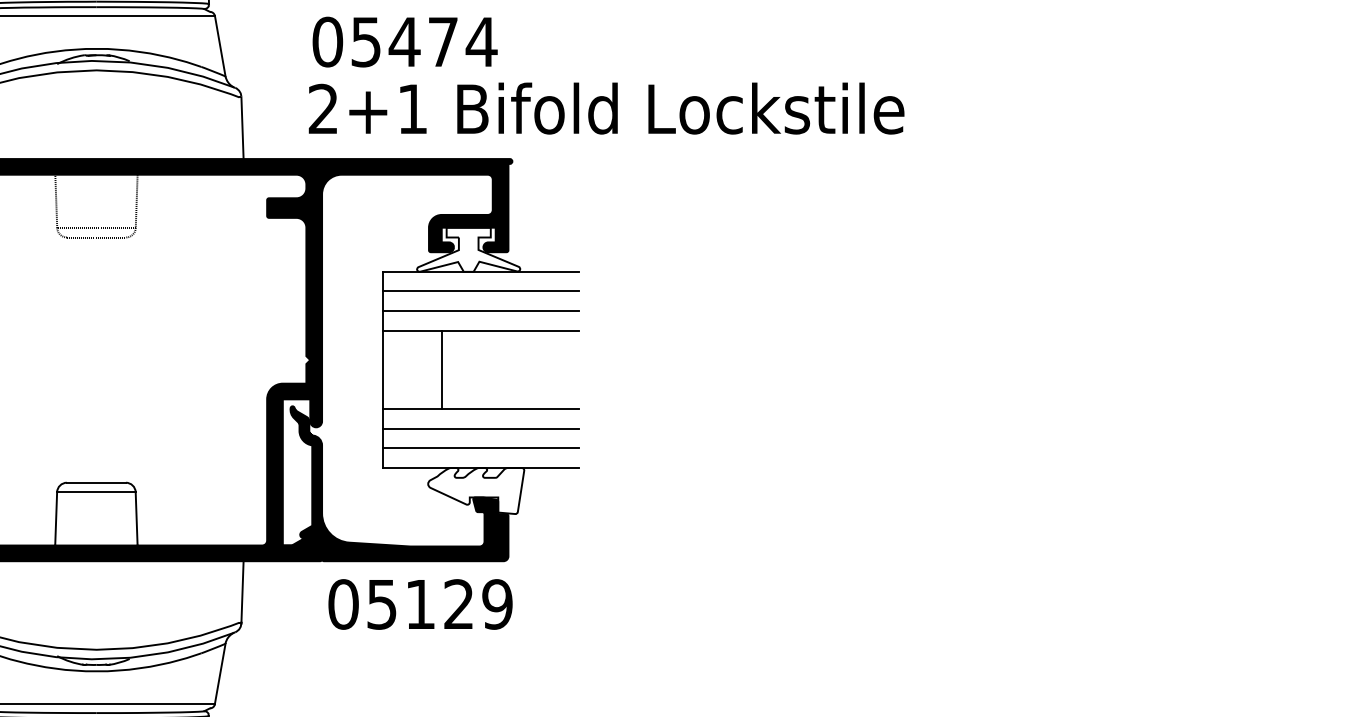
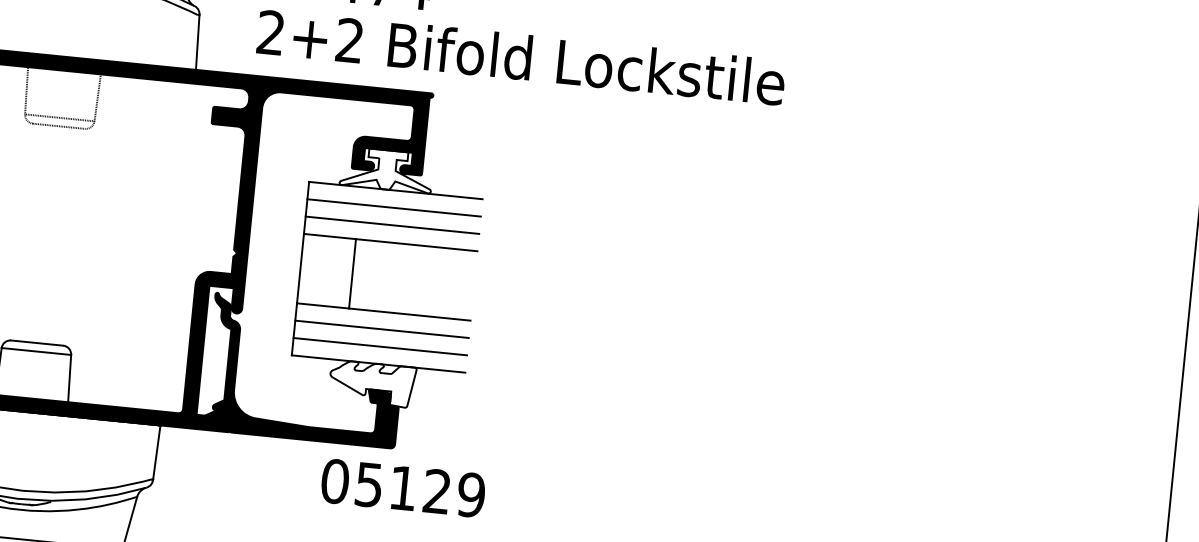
text: (412, 108) -> (349, 40), 2+1 -> 2+2
text: (420, 604) -> (403, 488), moved

